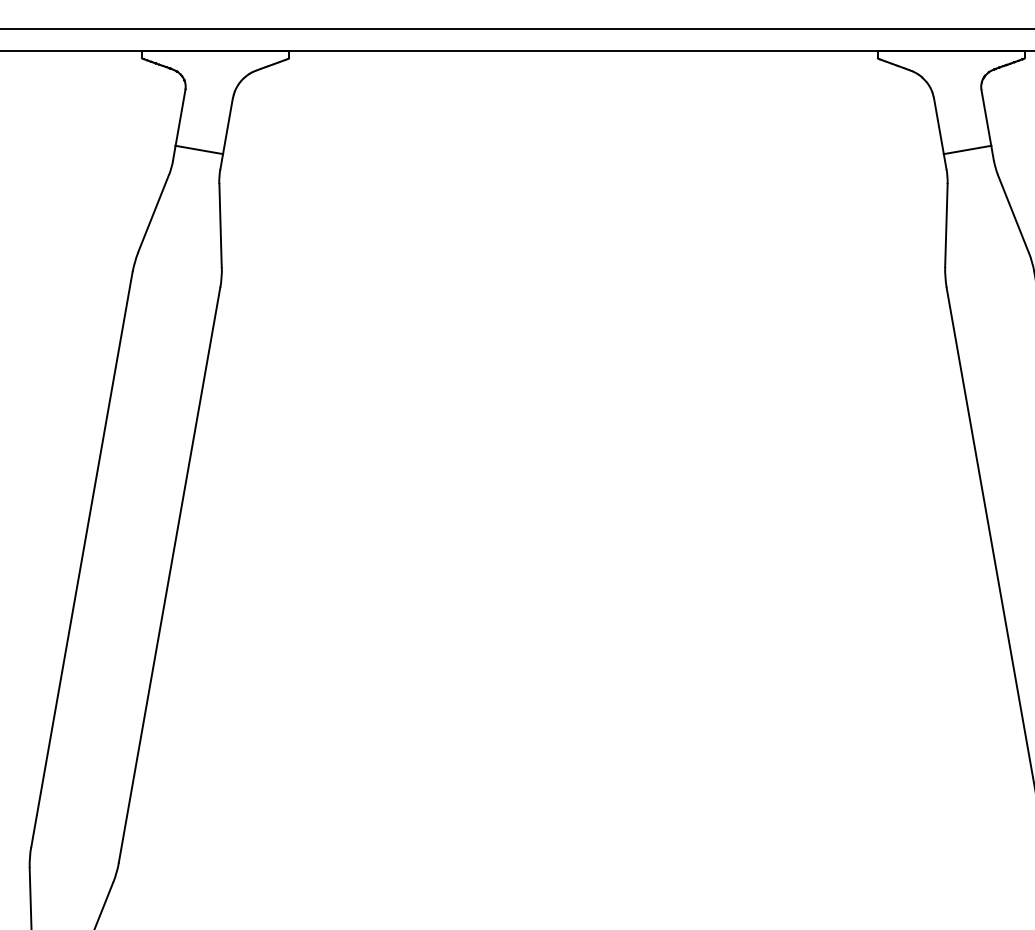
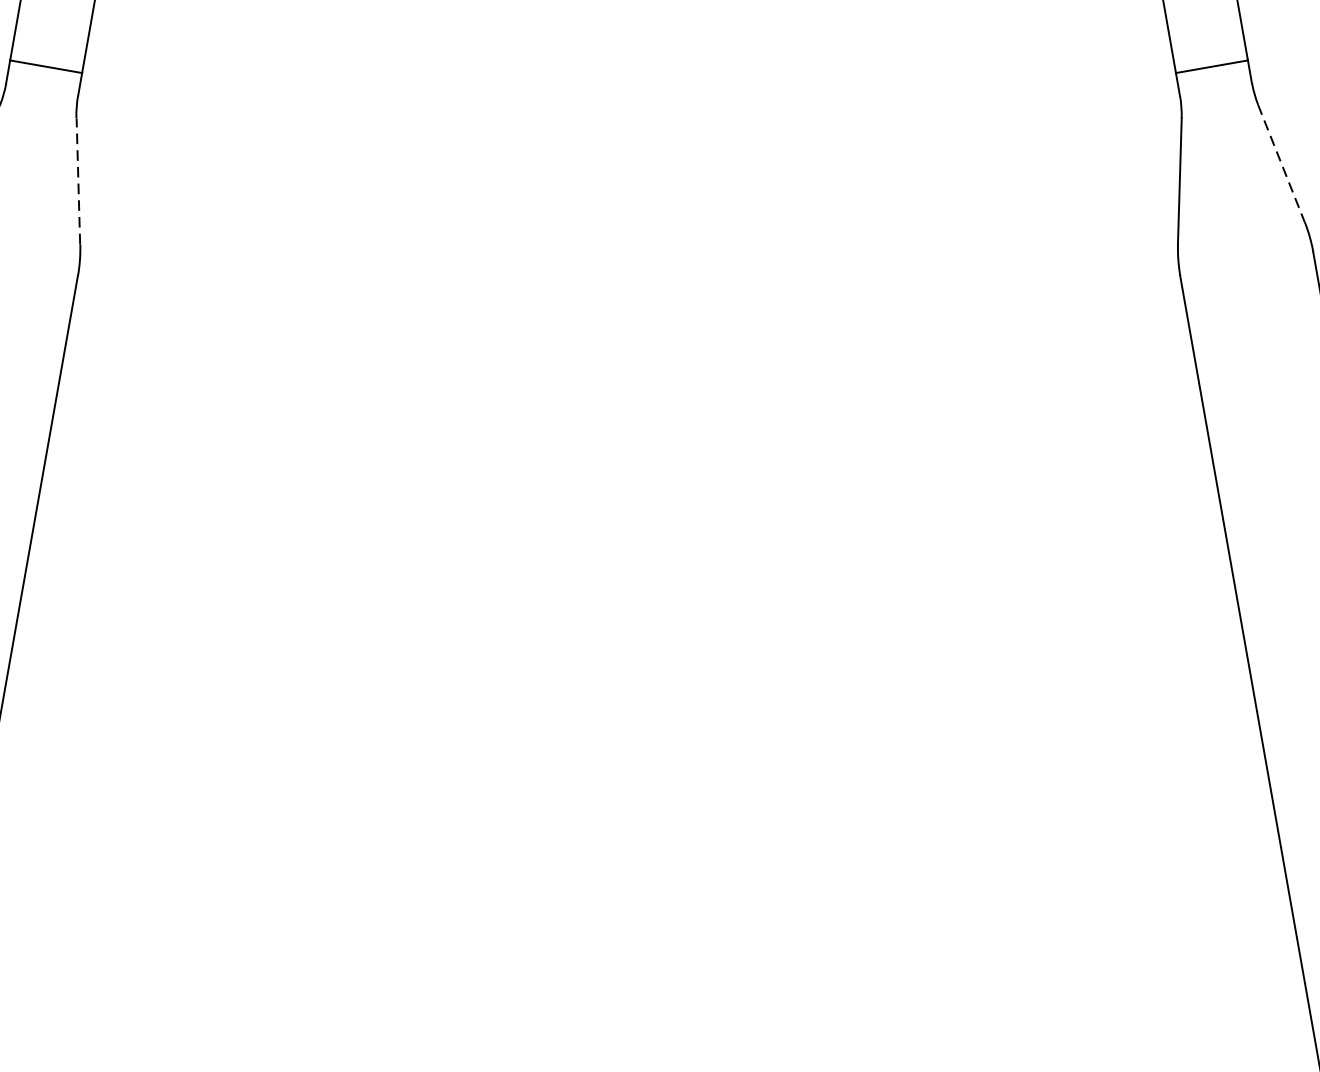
line: (1013, 214) -> (1281, 164), solid -> dashed
line: (220, 225) -> (78, 181), solid -> dashed

